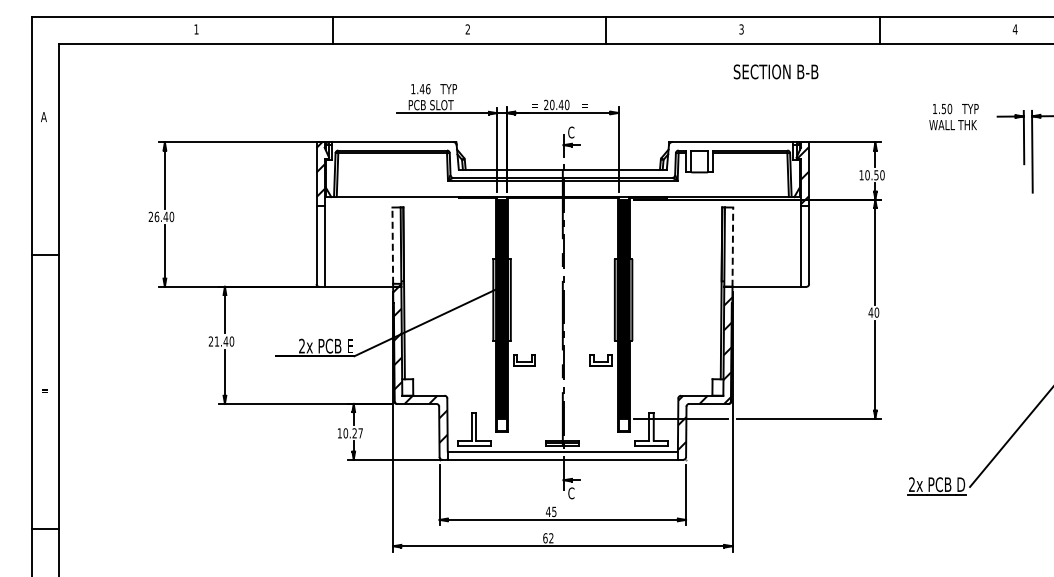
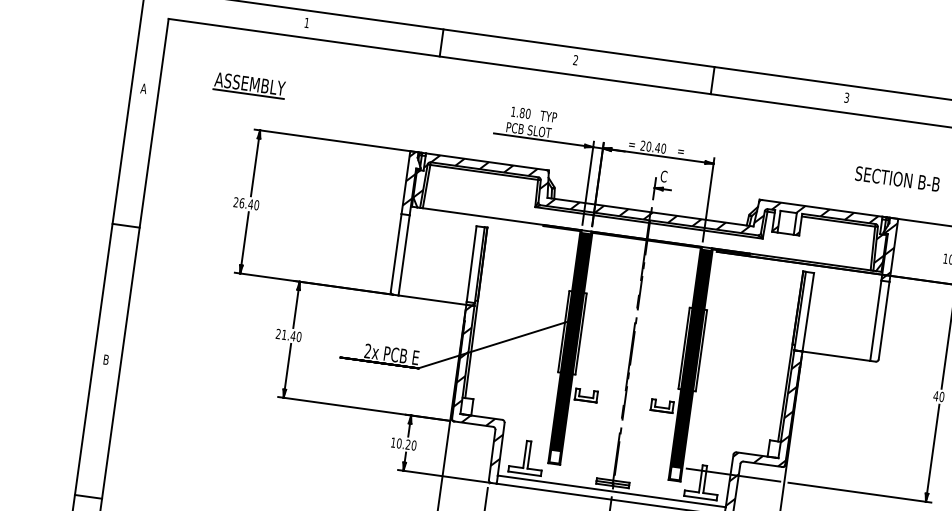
text: (775, 71) -> (897, 178), moved
text: (424, 89) -> (524, 113), 1.46 -> 1.80
part: (148, 99) -> (249, 85), added
hatch: (562, 165) -> (650, 207), added
line: (392, 245) -> (471, 263), dashed -> solid
line: (732, 247) -> (807, 312), dashed -> solid
text: (44, 390) -> (106, 359), = -> B
text: (360, 433) -> (413, 445), 10.27 -> 10.20

